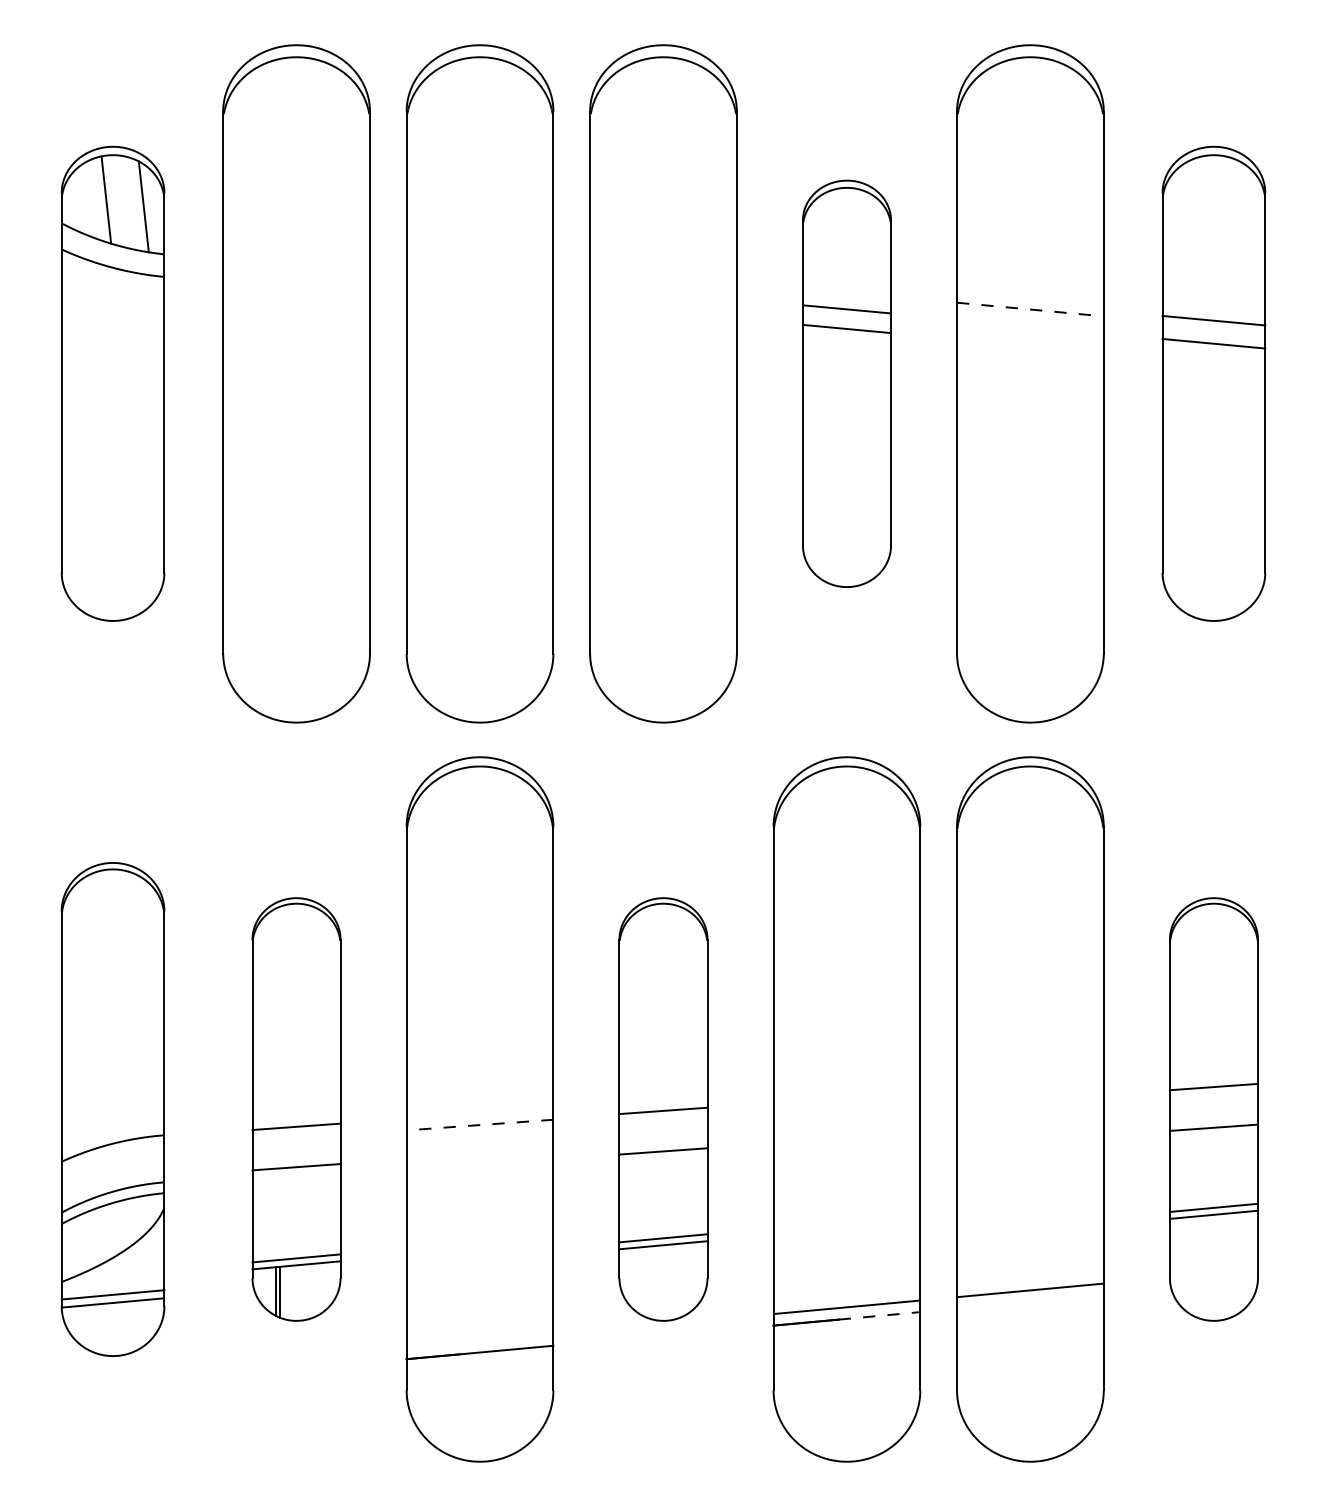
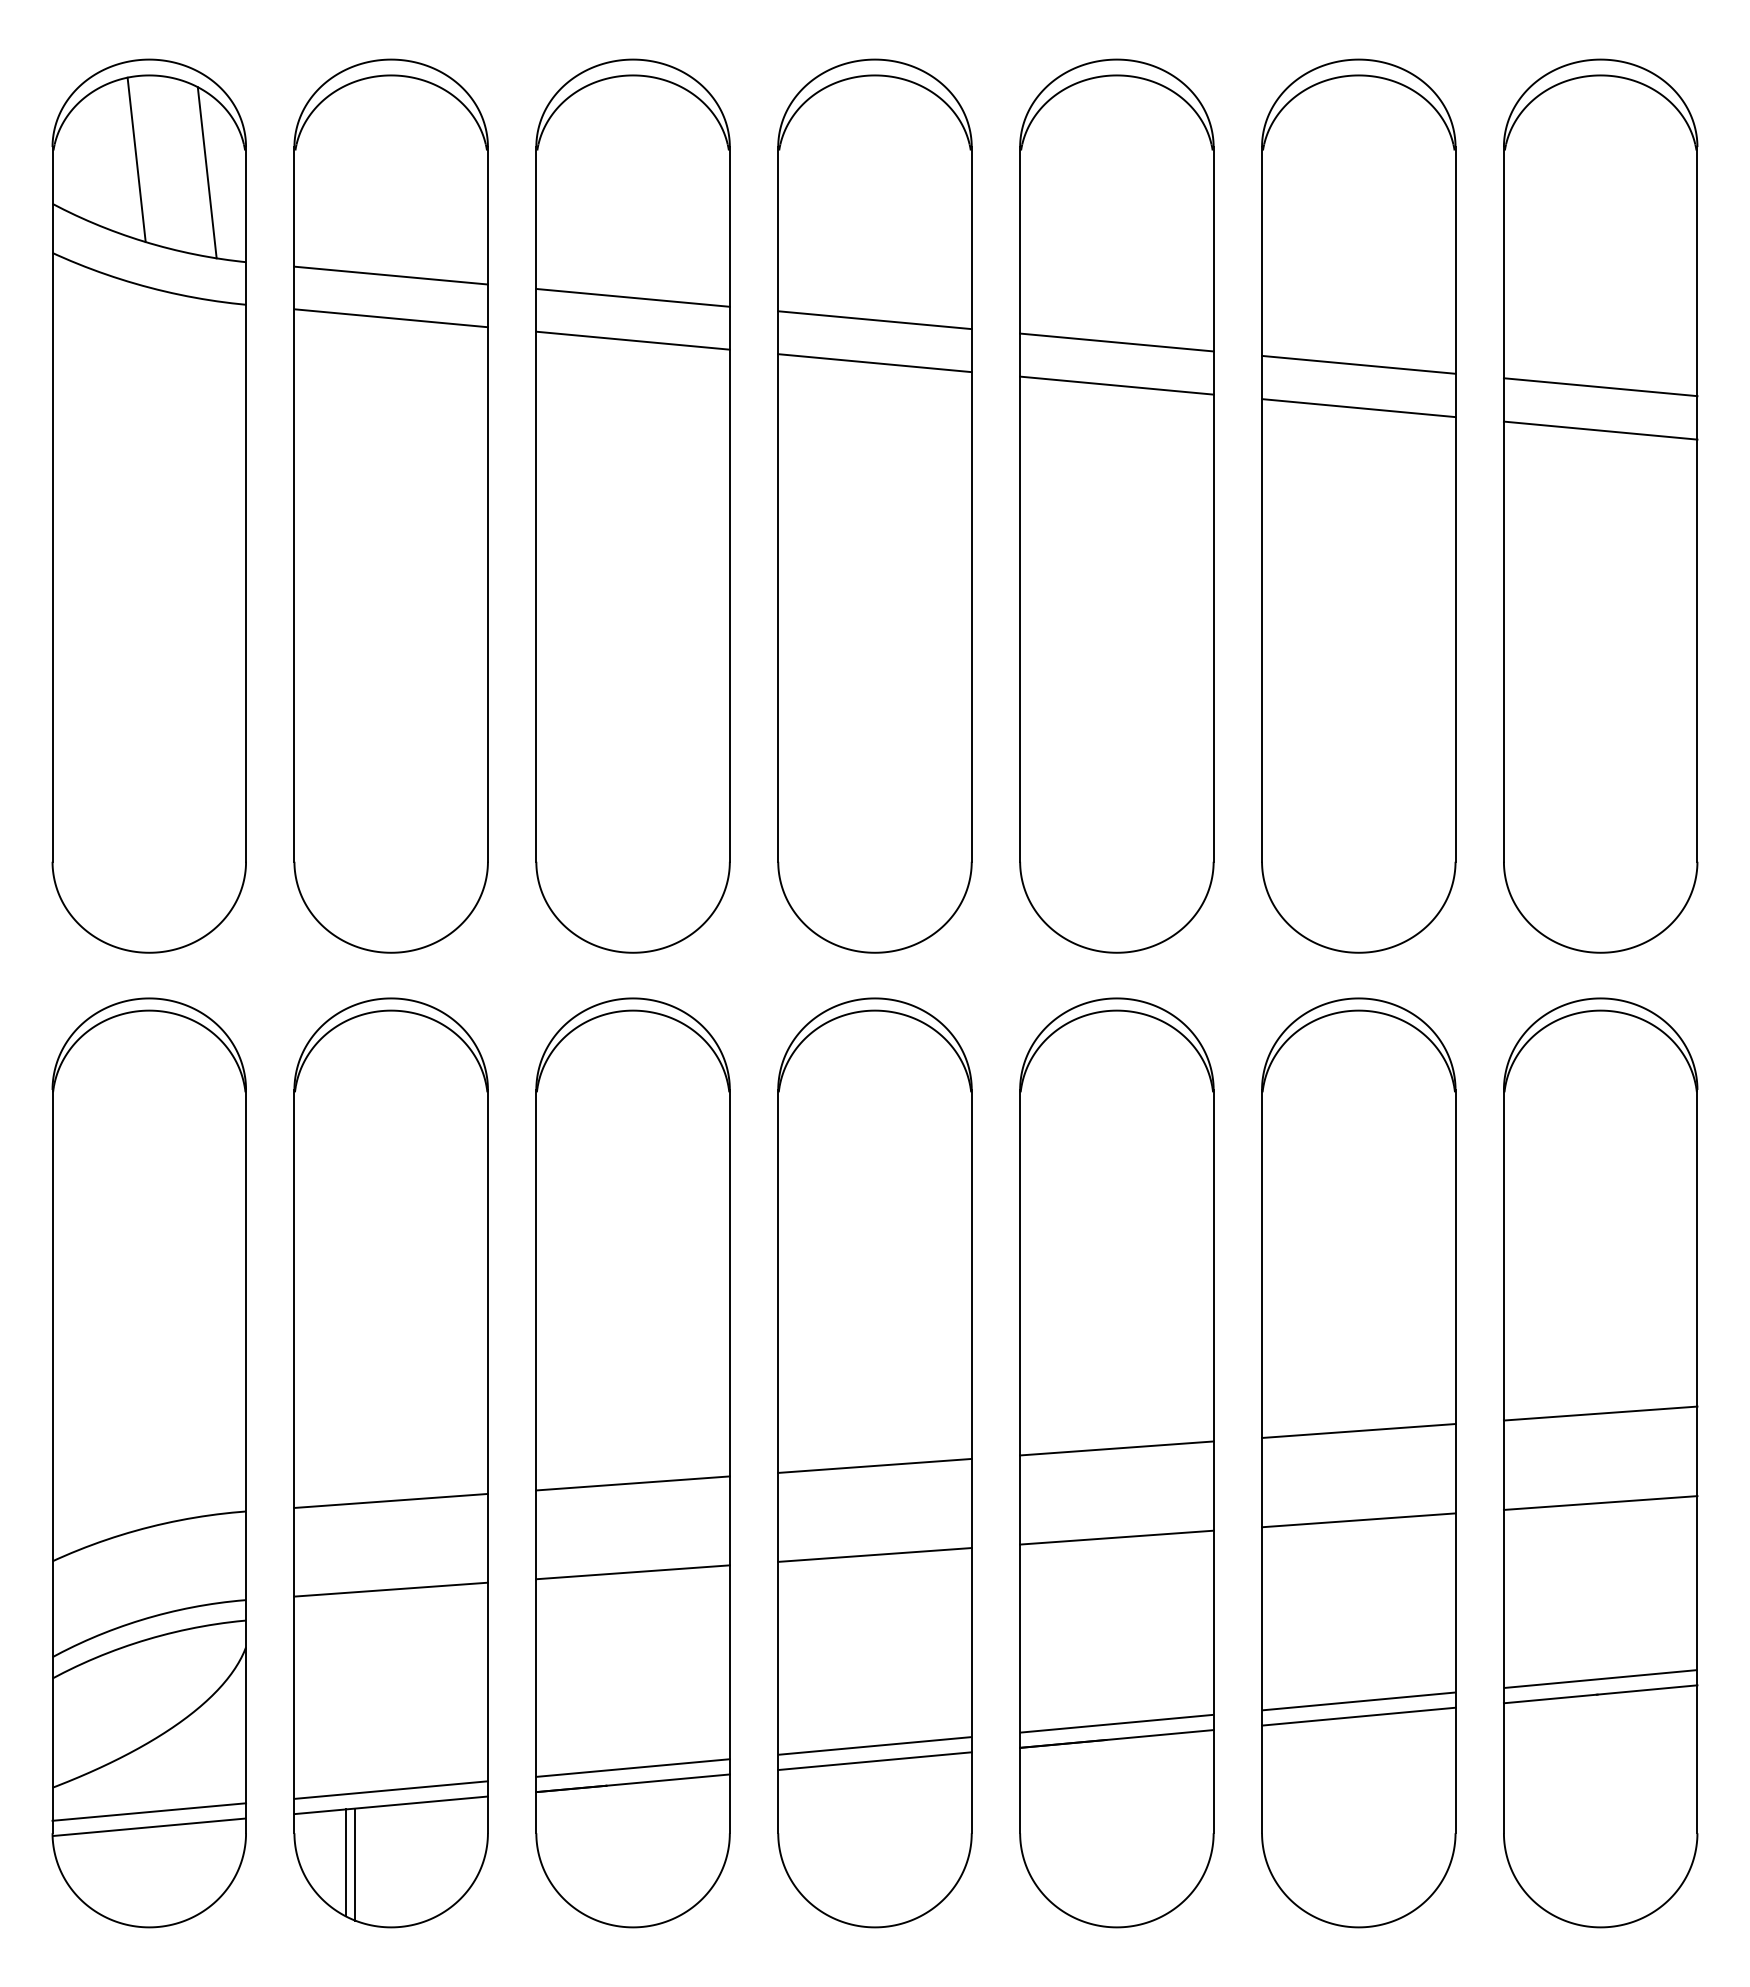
line: (296, 208) -> (390, 275), added
line: (479, 225) -> (632, 297), added
line: (296, 241) -> (390, 318), added
line: (663, 243) -> (874, 320), added
line: (479, 258) -> (632, 340), added
line: (663, 275) -> (874, 363), added
line: (1030, 276) -> (1358, 364), added
line: (1030, 309) -> (1359, 408), dashed -> solid
part: (112, 383) -> (148, 505), size x1.43
part: (846, 383) -> (1116, 505), size x1.67
part: (1213, 383) -> (1600, 505), size x1.43
line: (1030, 1084) -> (1358, 1430), added
line: (846, 1098) -> (1116, 1448), added
part: (112, 1109) -> (148, 1462), size x1.43
part: (296, 1109) -> (390, 1462), size x1.67
part: (663, 1109) -> (874, 1462), size x1.67
part: (1213, 1109) -> (1600, 1462), size x1.67
line: (479, 1125) -> (632, 1483), dashed -> solid
line: (1030, 1153) -> (1358, 1520), added
line: (846, 1166) -> (1116, 1537), added
line: (479, 1192) -> (632, 1572), added
line: (1030, 1301) -> (1358, 1716), added
line: (880, 1315) -> (1160, 1734), dashed -> solid
line: (479, 1340) -> (632, 1767), added

